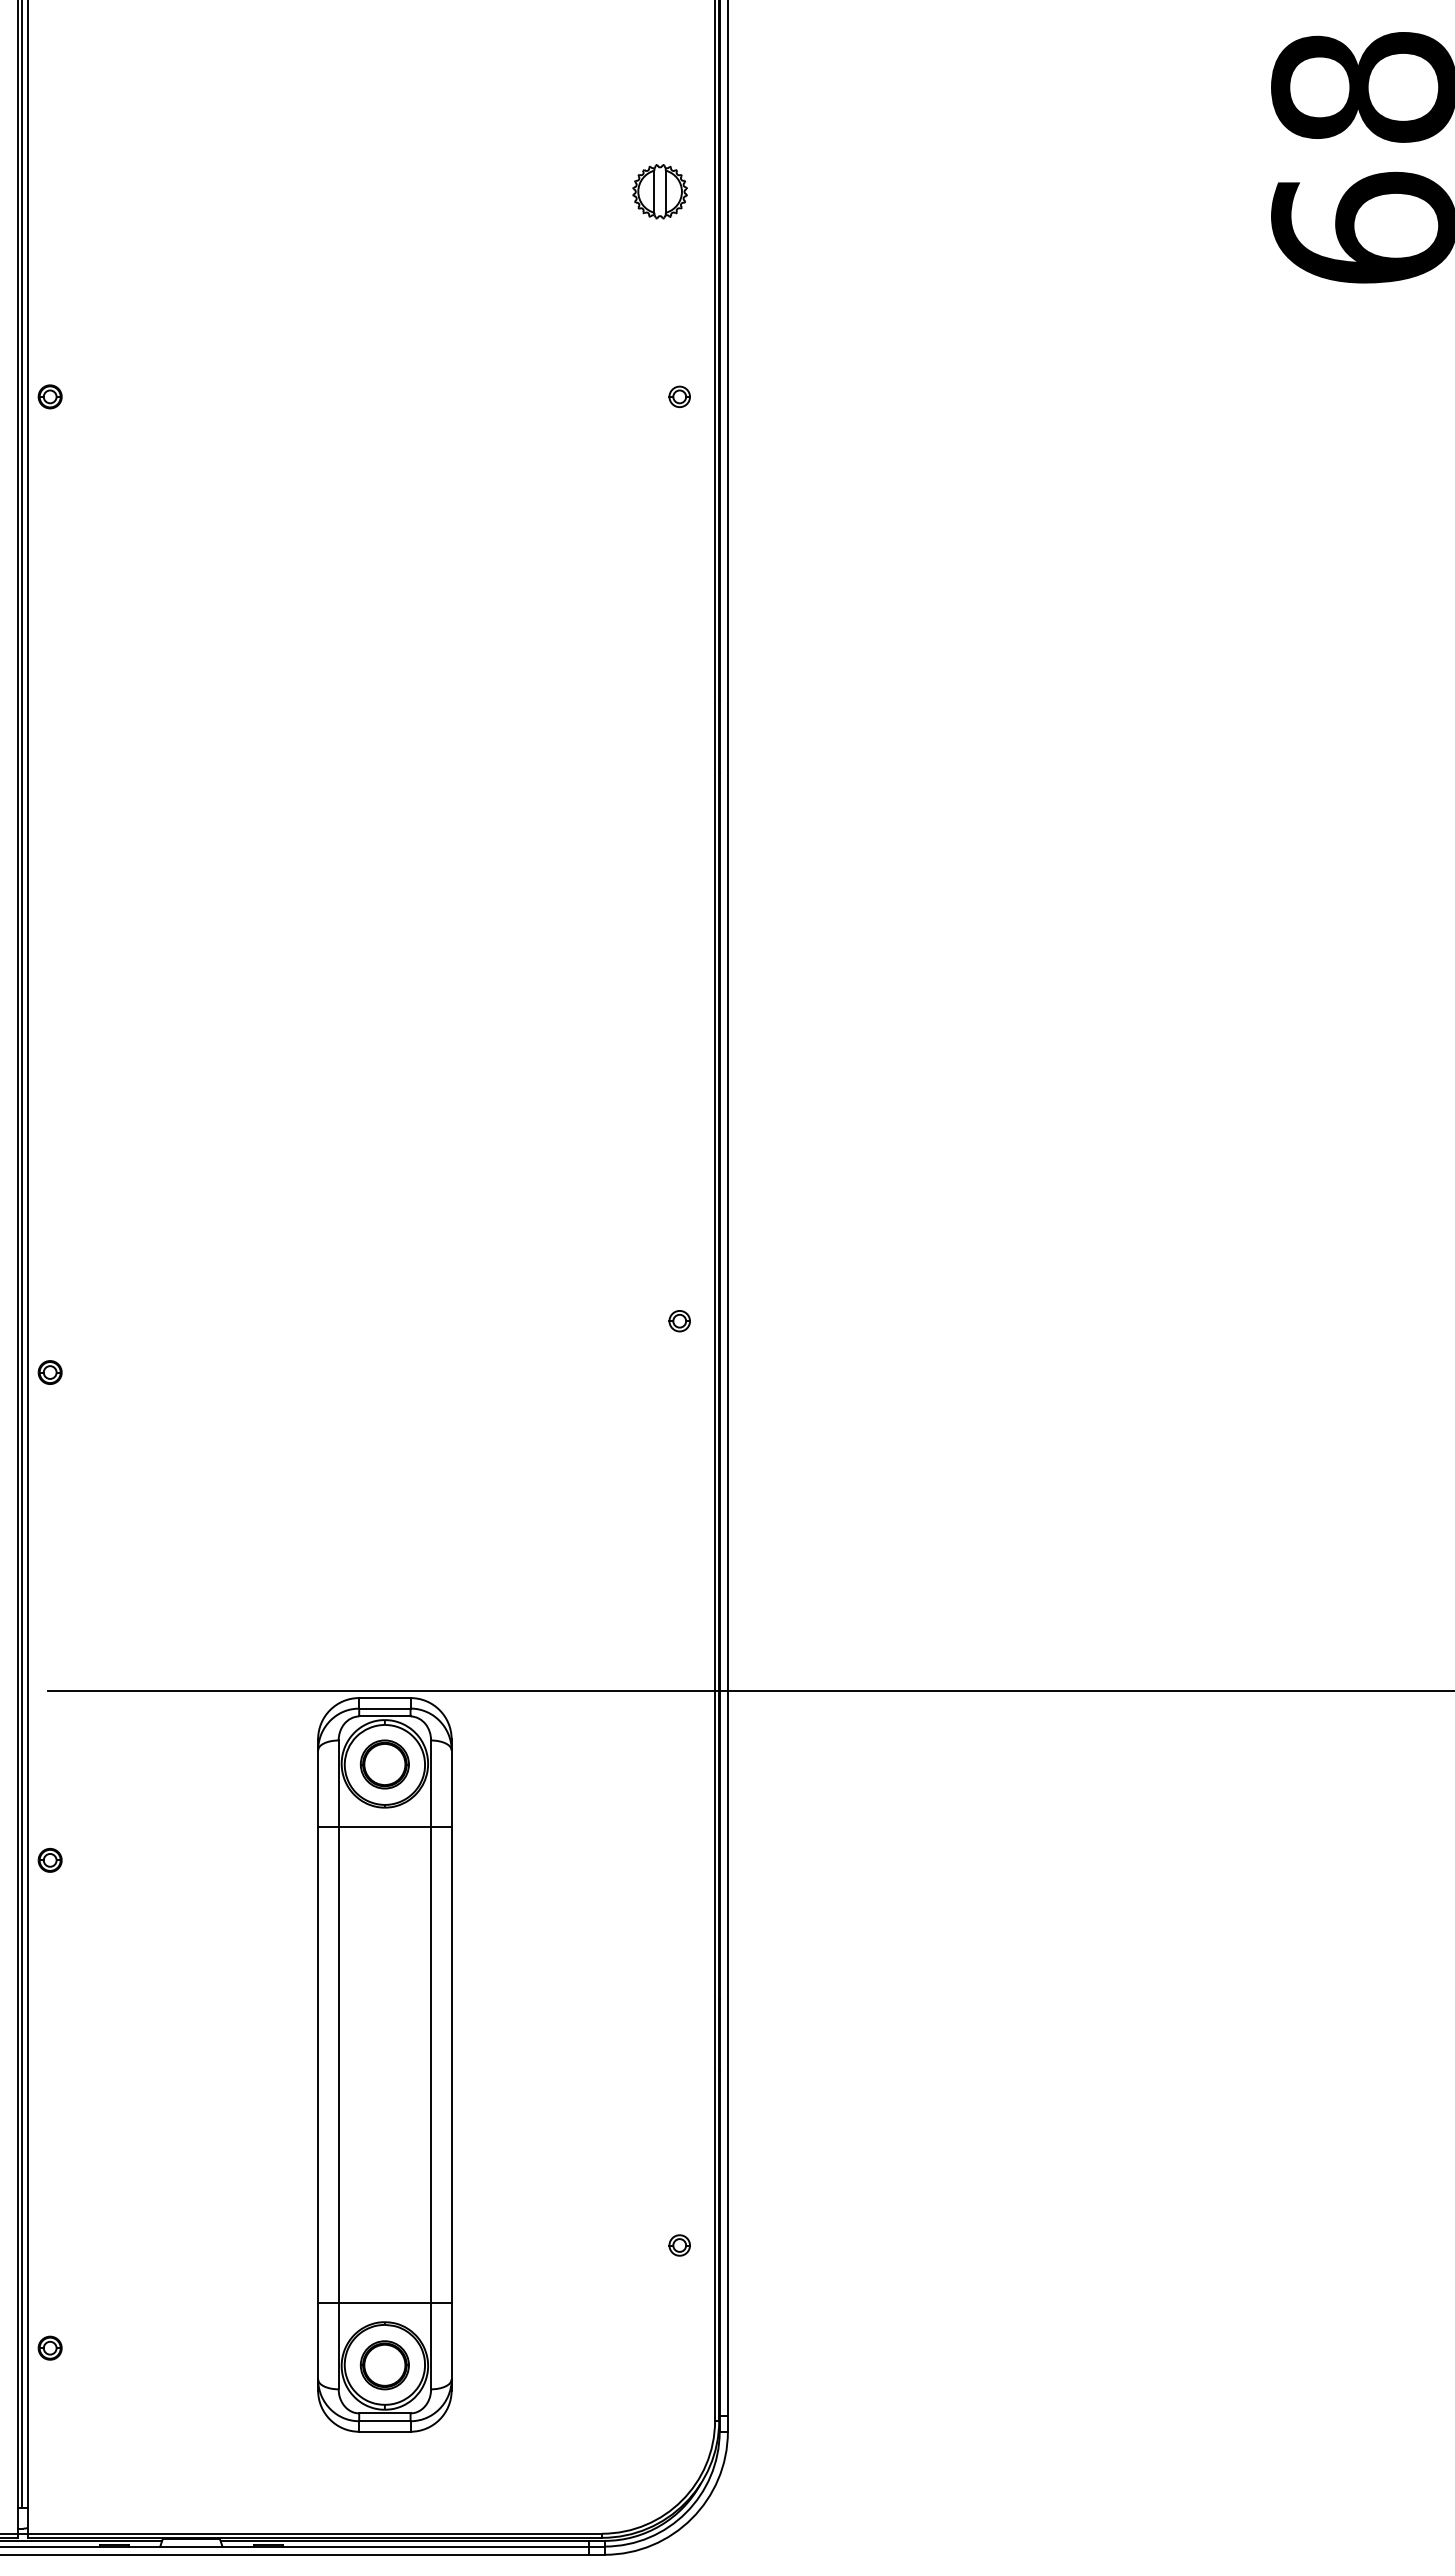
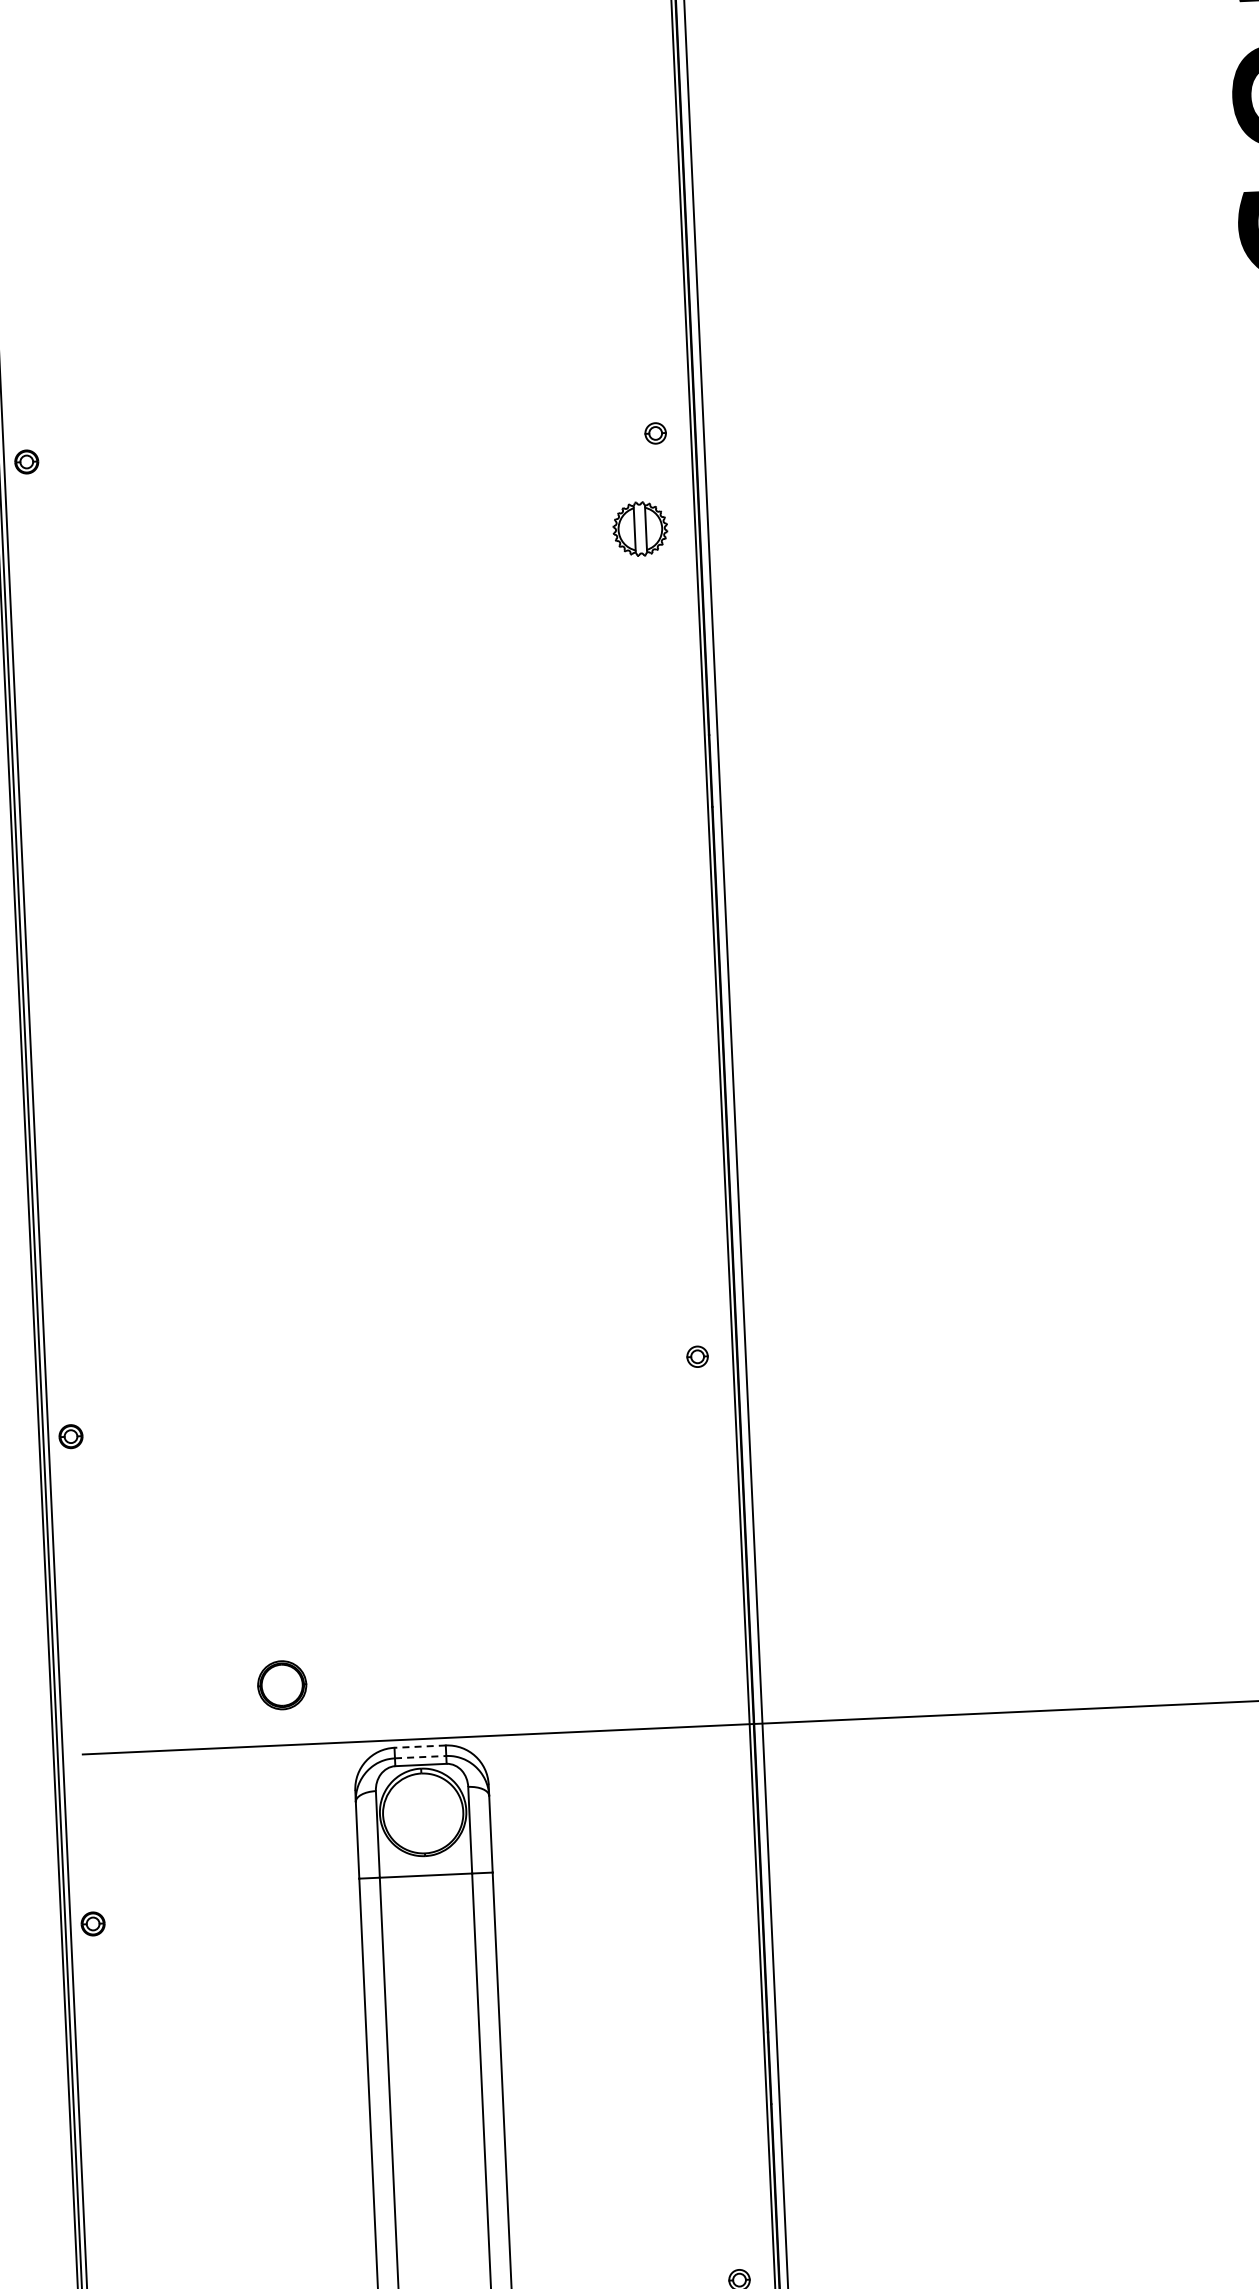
part: (659, 191) -> (639, 528), moved
line: (384, 1698) -> (419, 1747), solid -> dashed
line: (384, 1708) -> (420, 1757), solid -> dashed
part: (384, 1764) -> (281, 1685), moved

